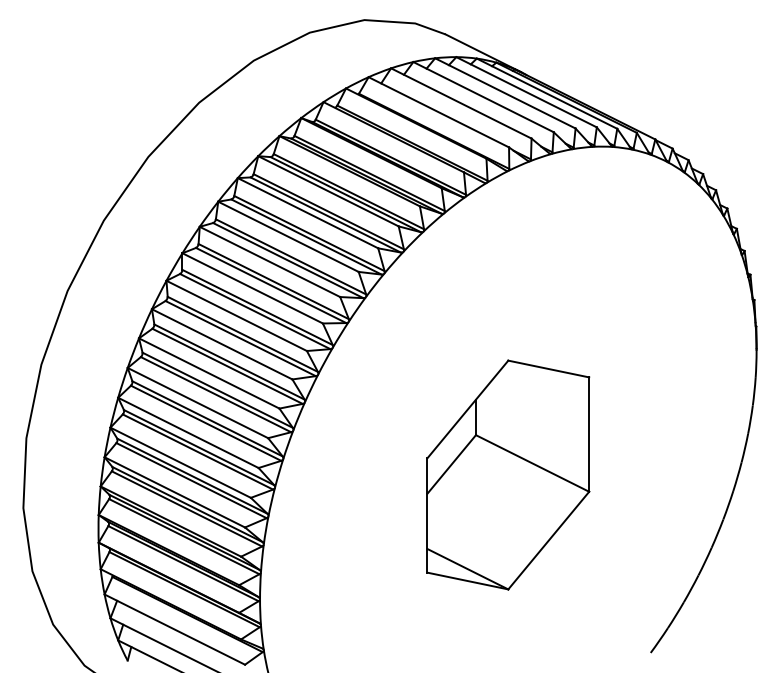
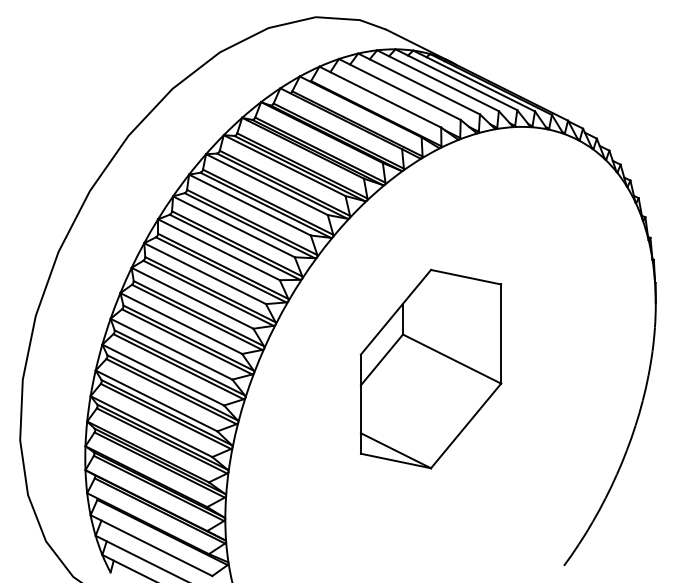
part: (508, 474) -> (431, 368), moved

